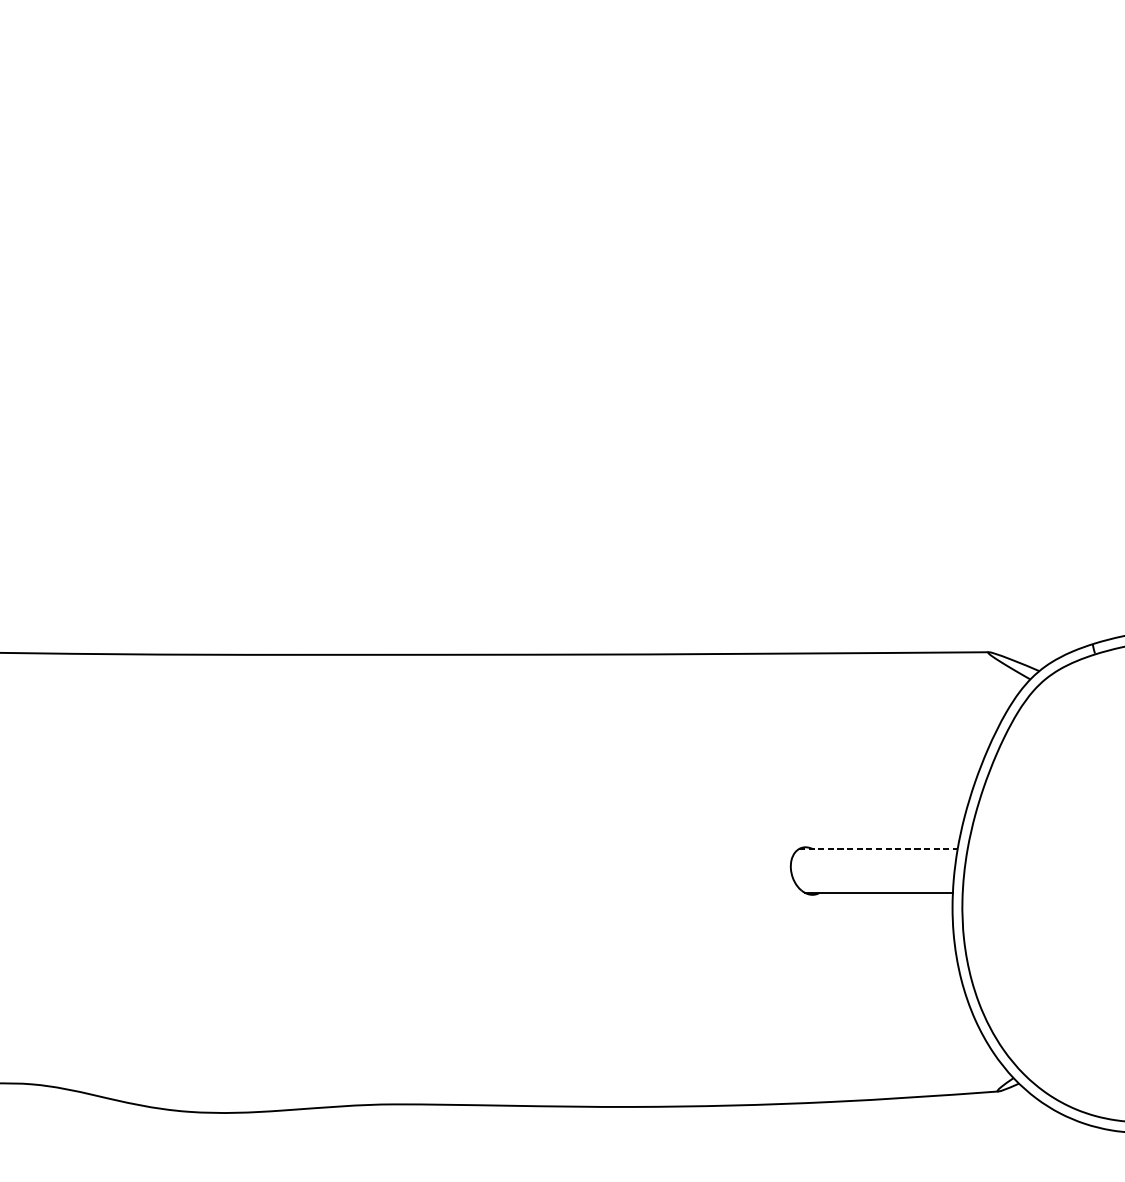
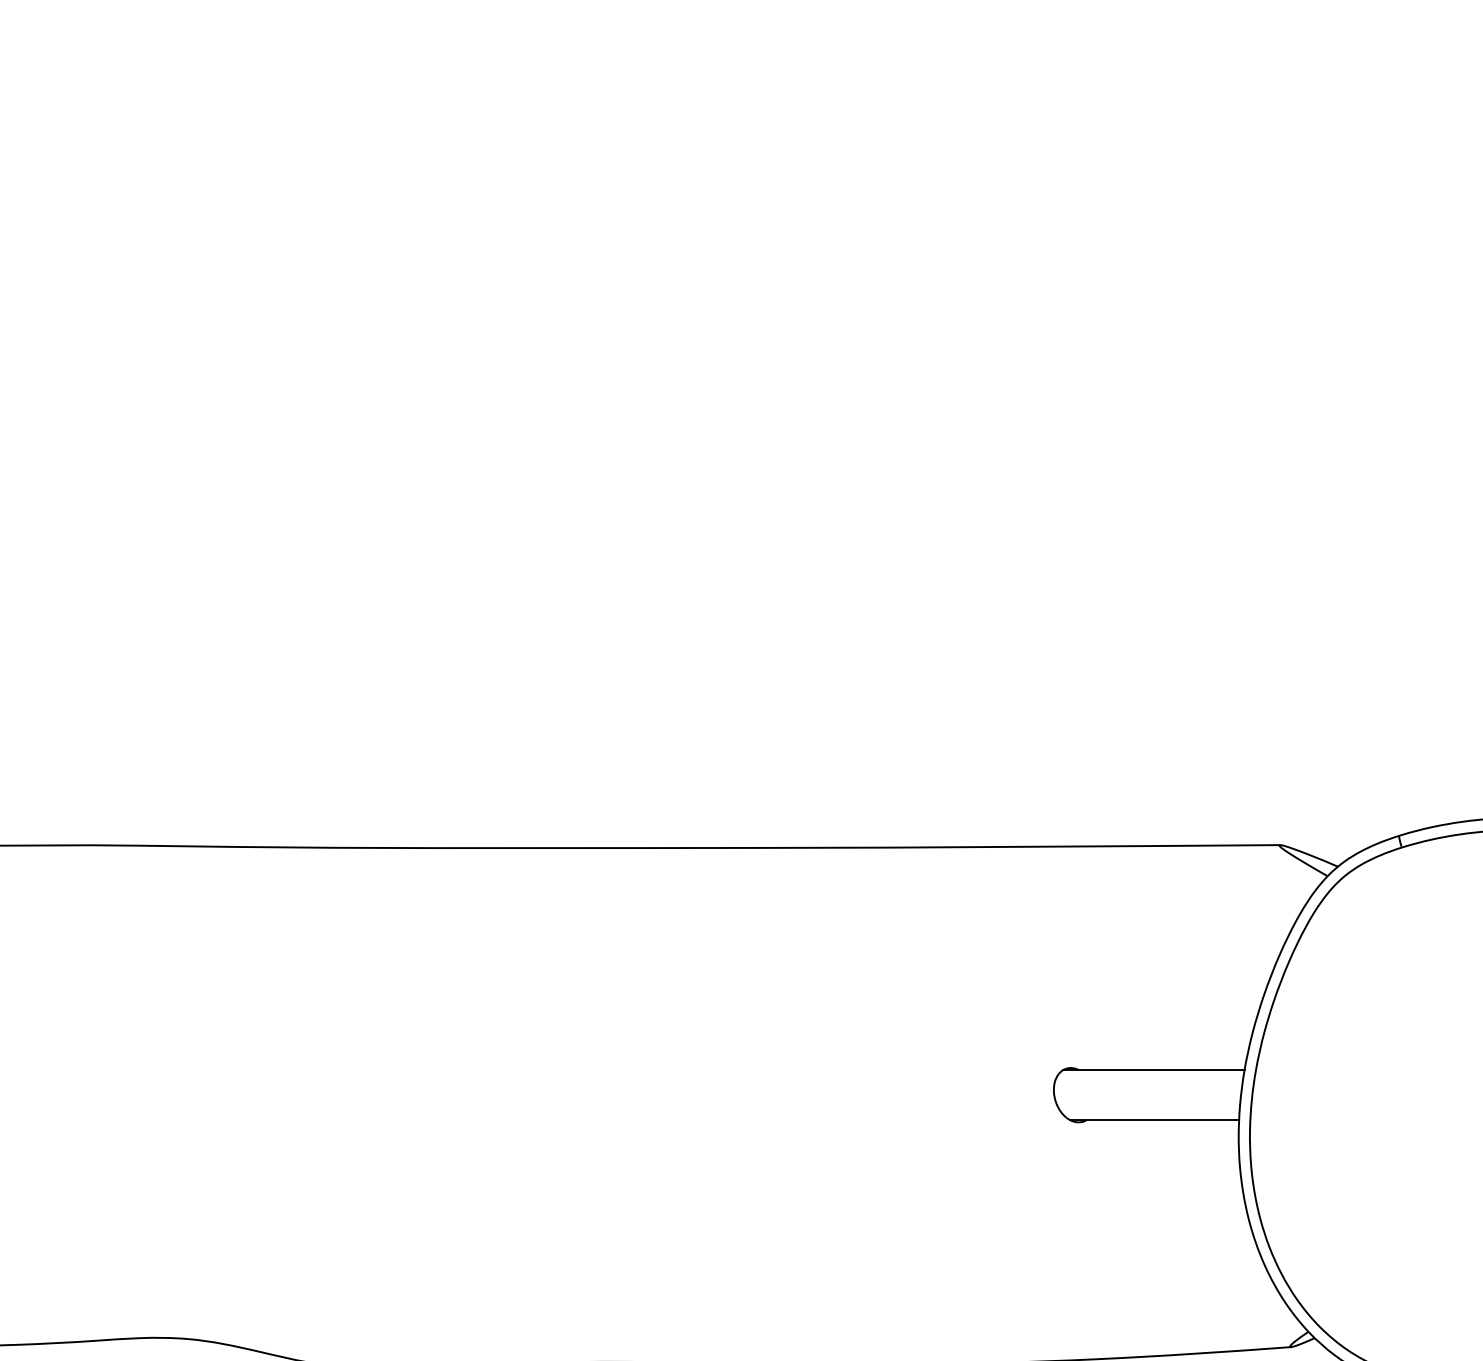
line: (877, 849) -> (1153, 1070), dashed -> solid

